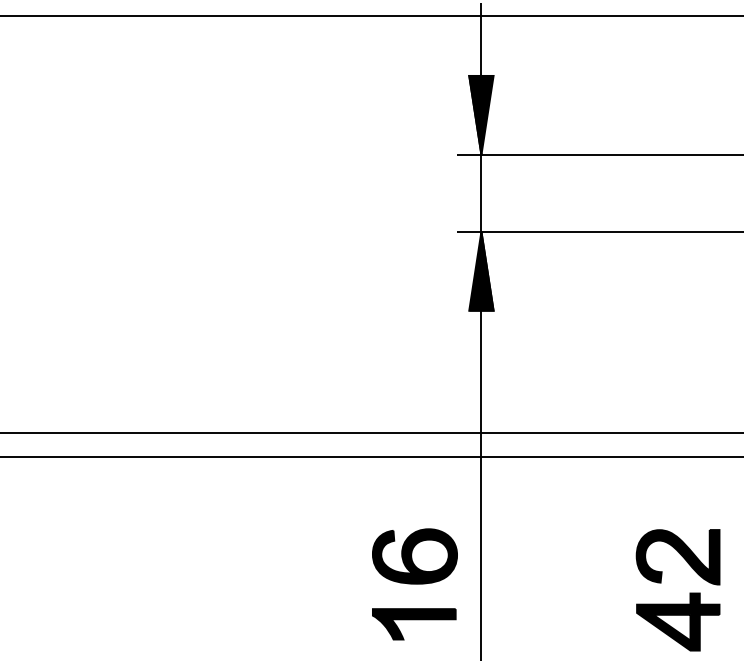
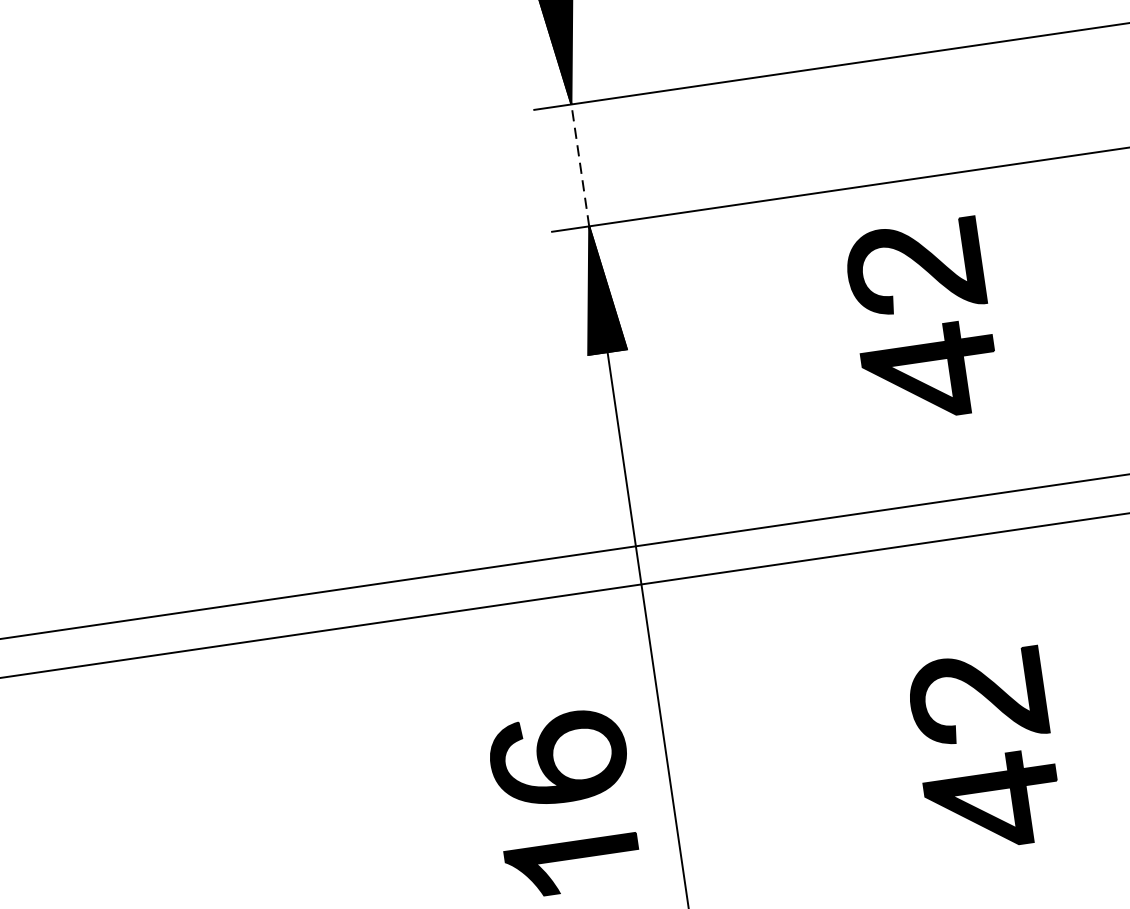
line: (481, 192) -> (580, 164), solid -> dashed
part: (689, 322) -> (941, 322), added

